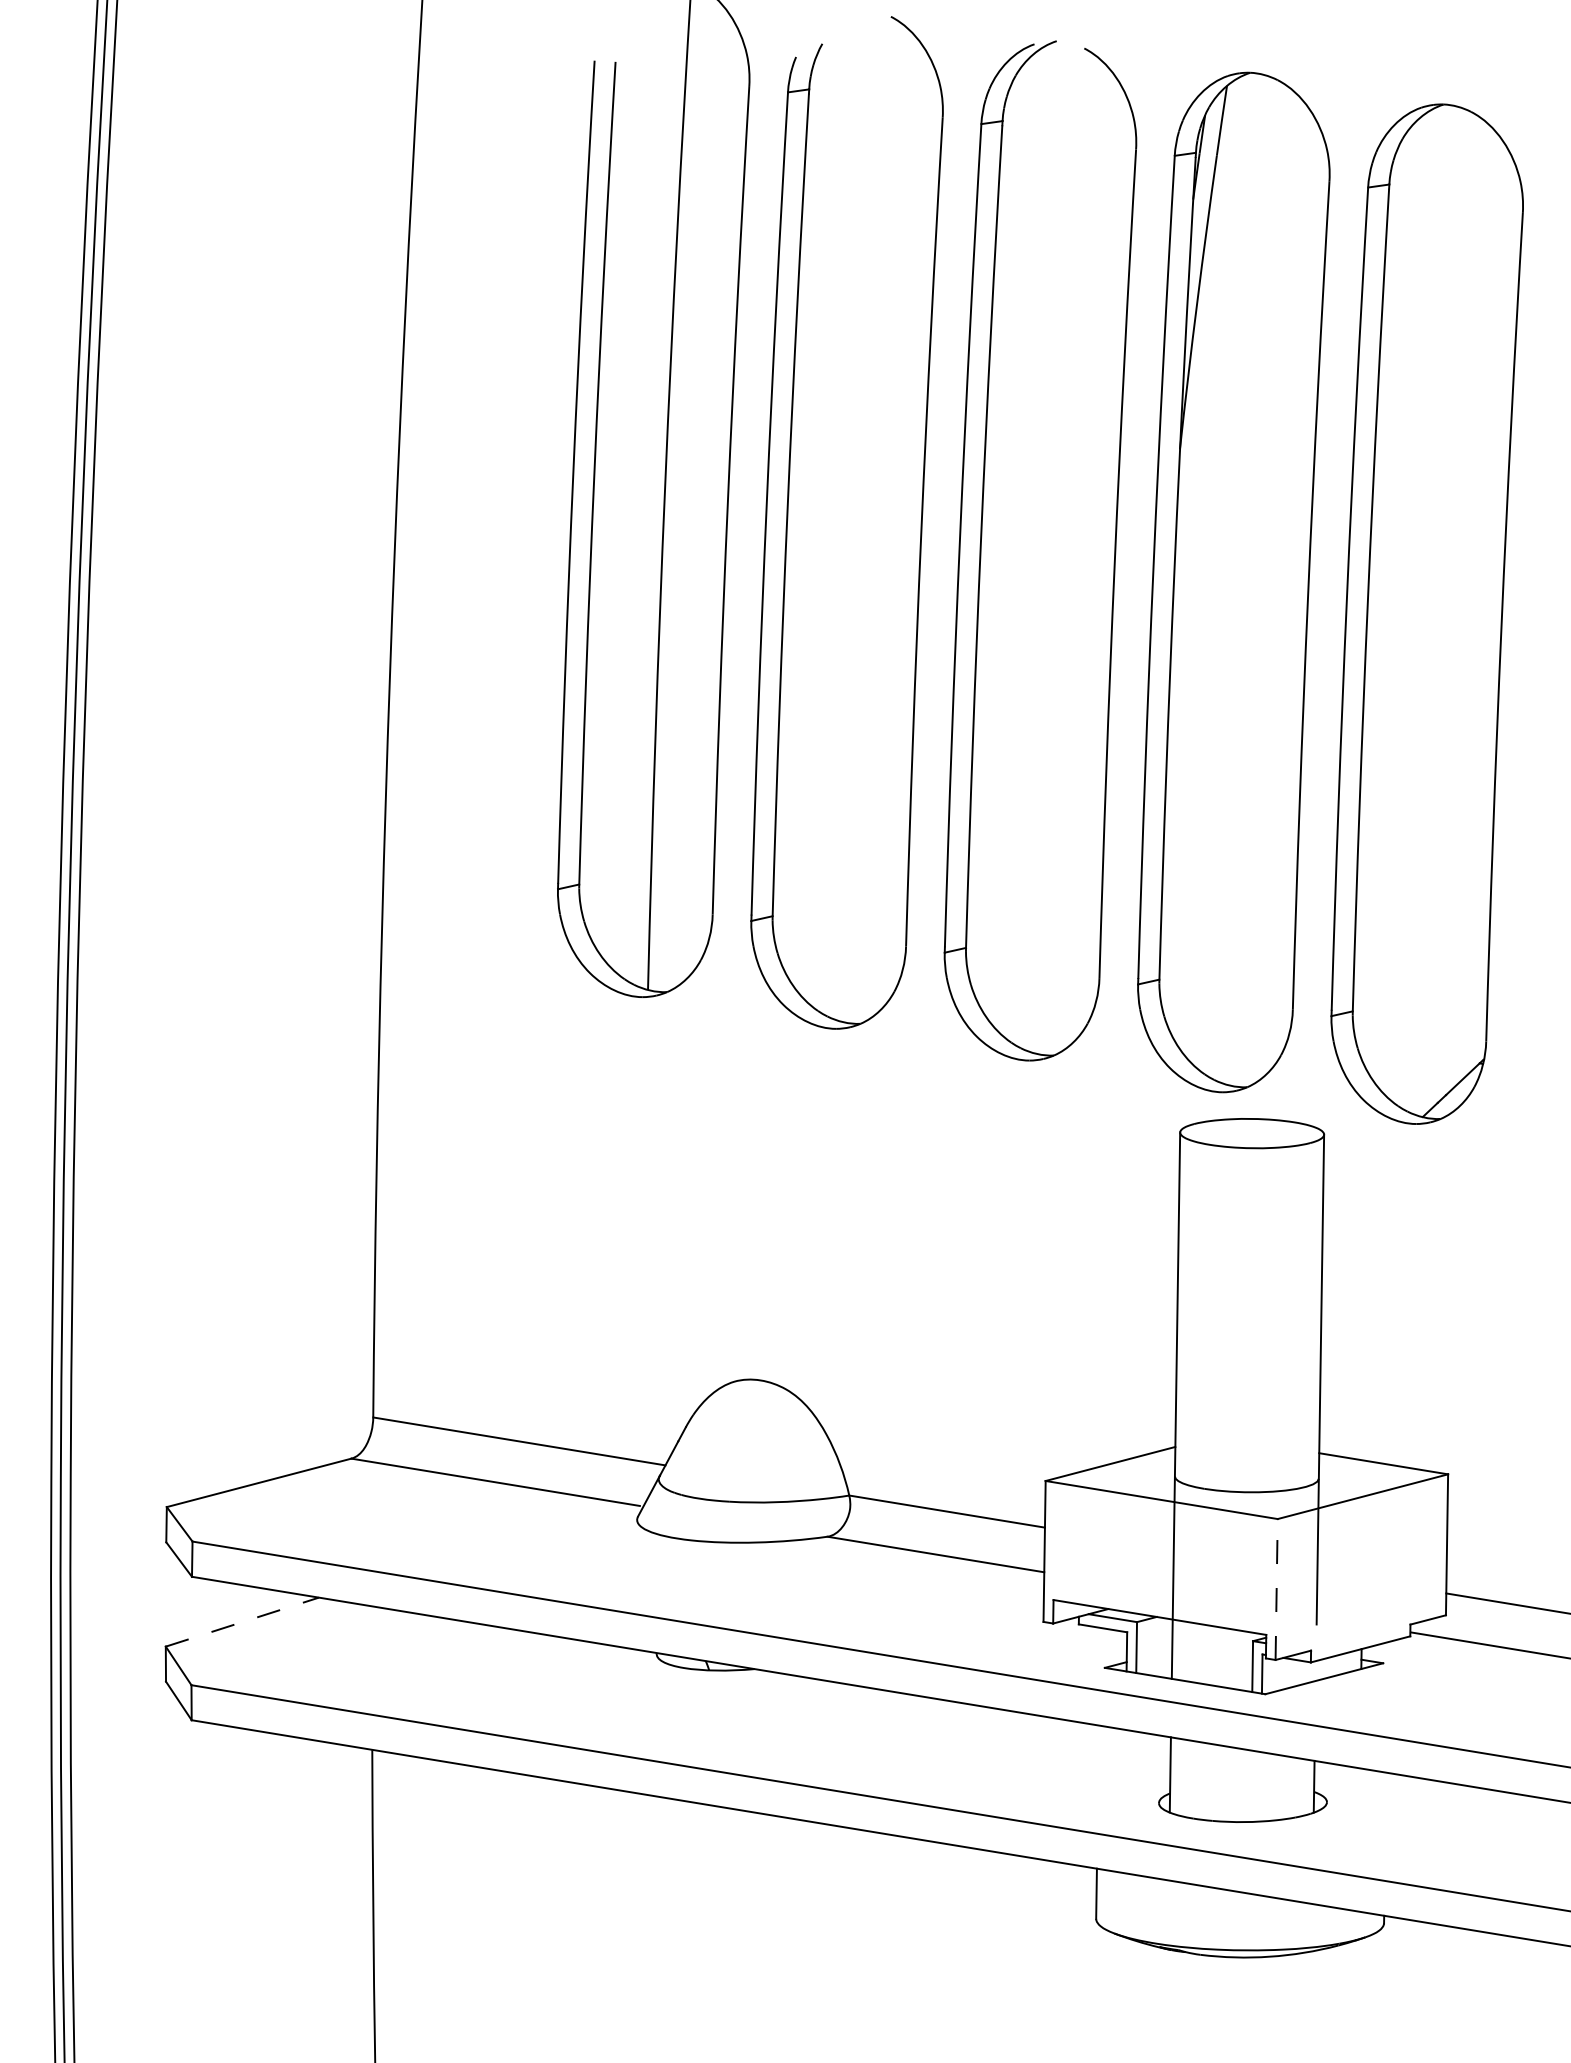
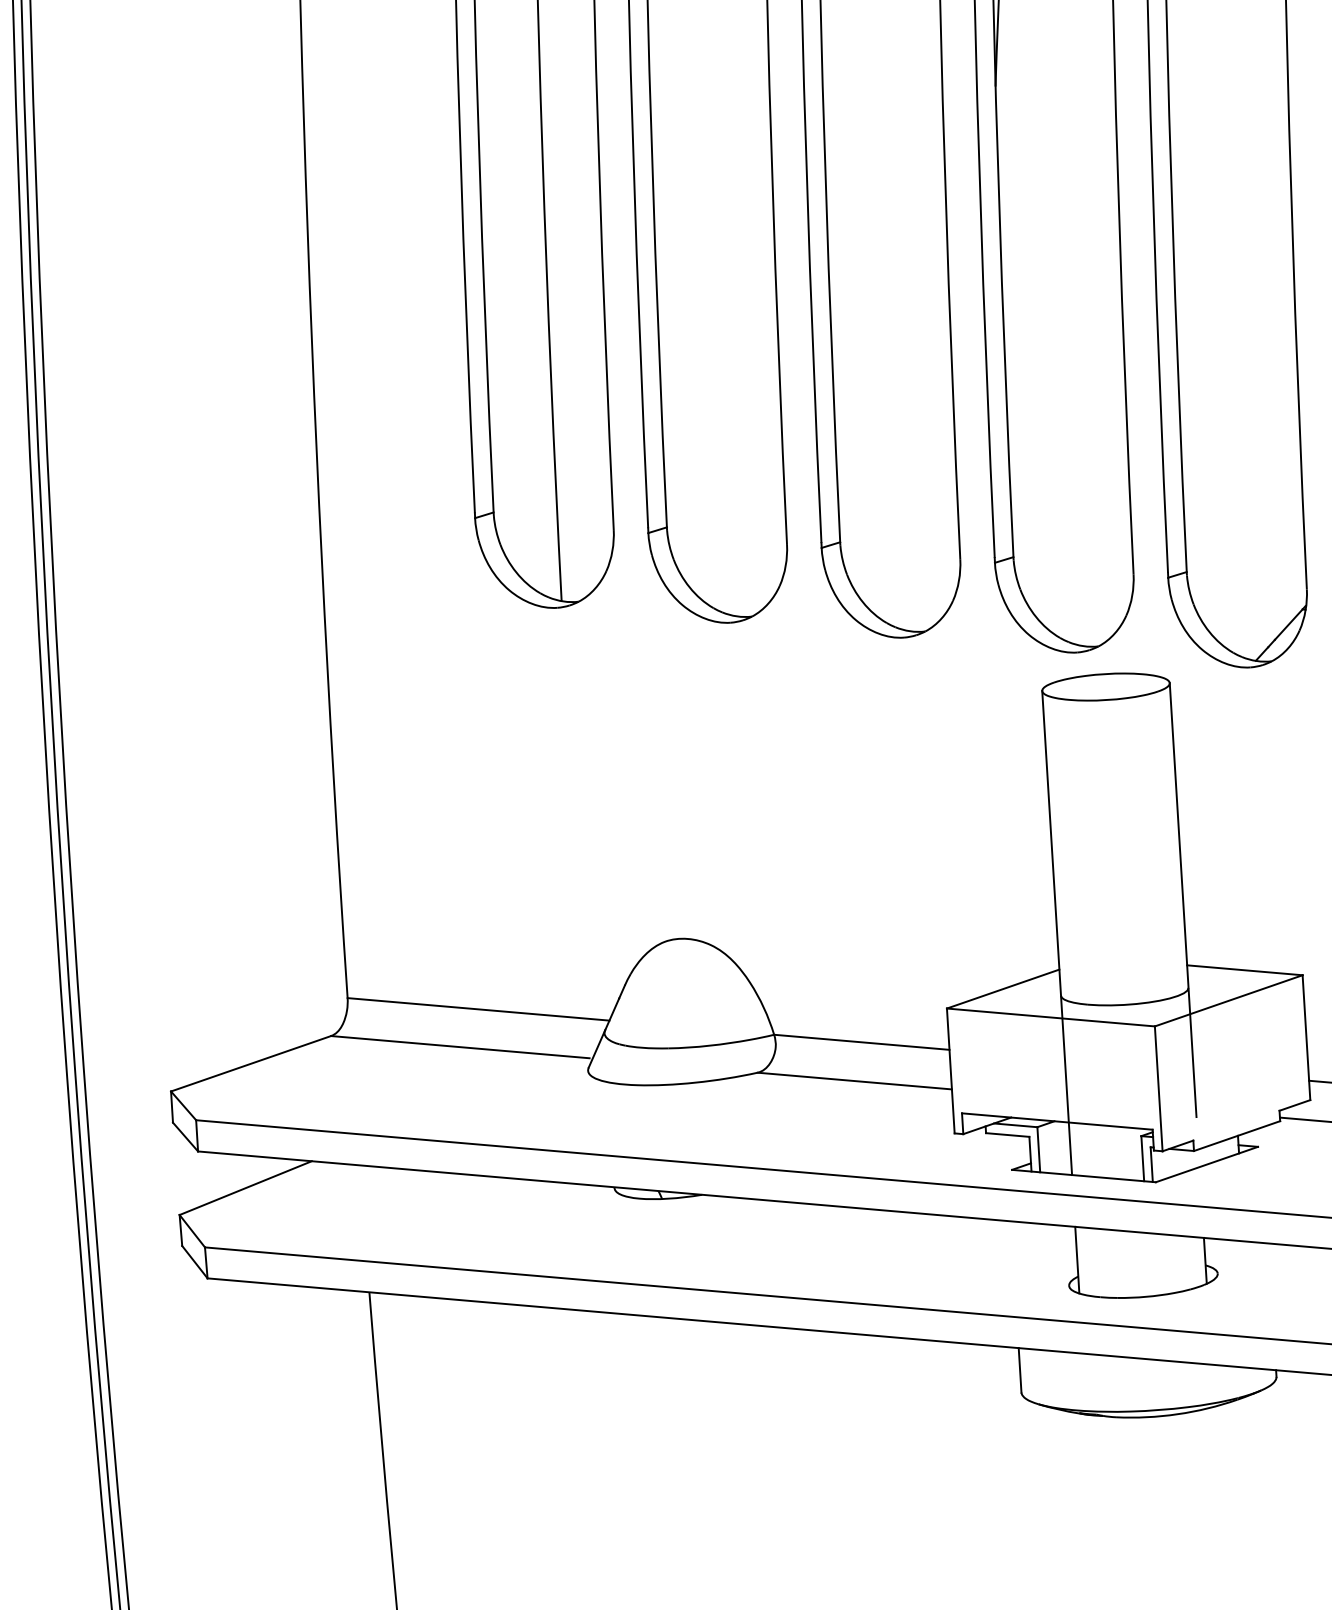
line: (1276, 1589) -> (1158, 1088), dashed -> solid
line: (242, 1621) -> (245, 1187), dashed -> solid

